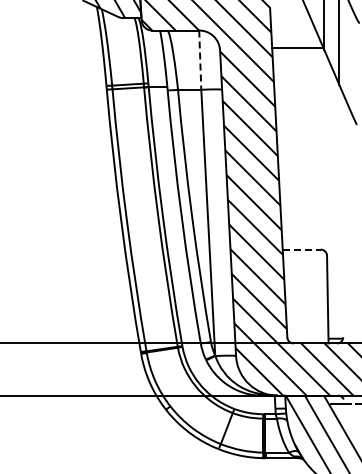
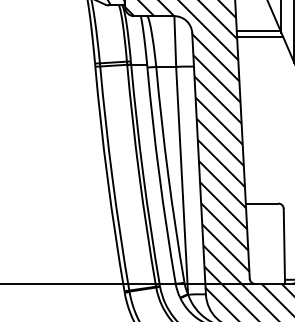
line: (299, 54) -> (260, 36), added
line: (200, 60) -> (175, 41), dashed -> solid
line: (302, 249) -> (262, 203), dashed -> solid

